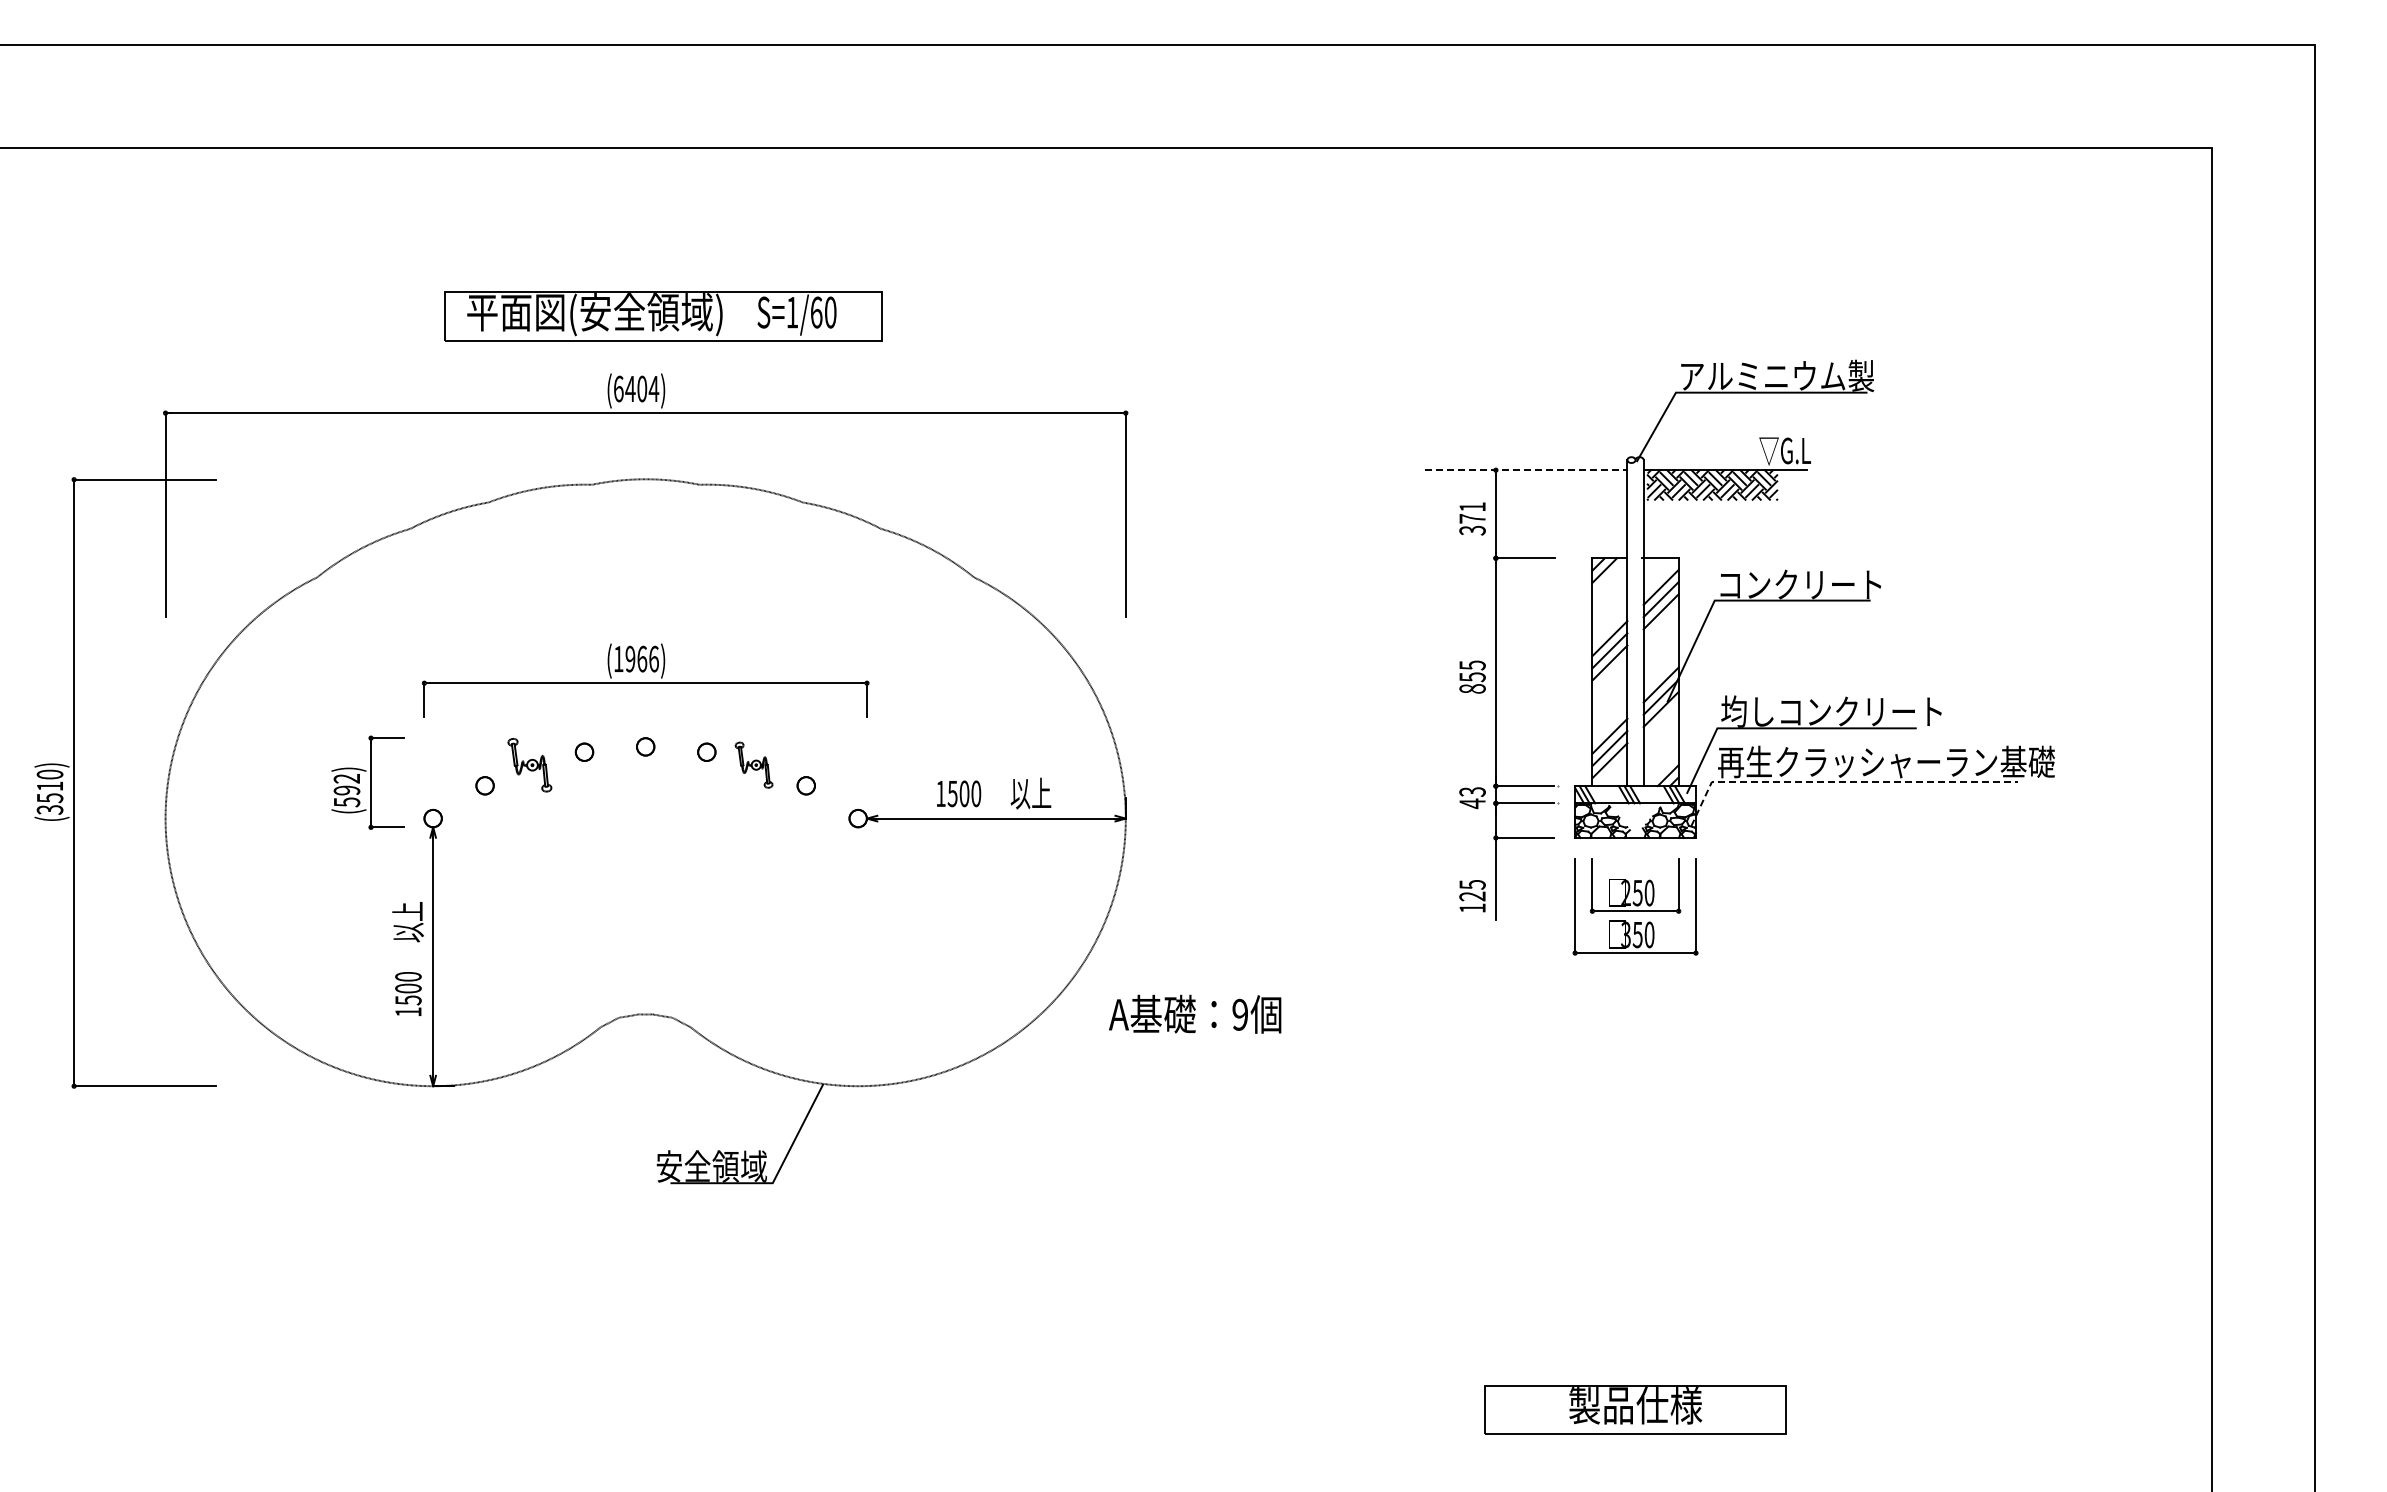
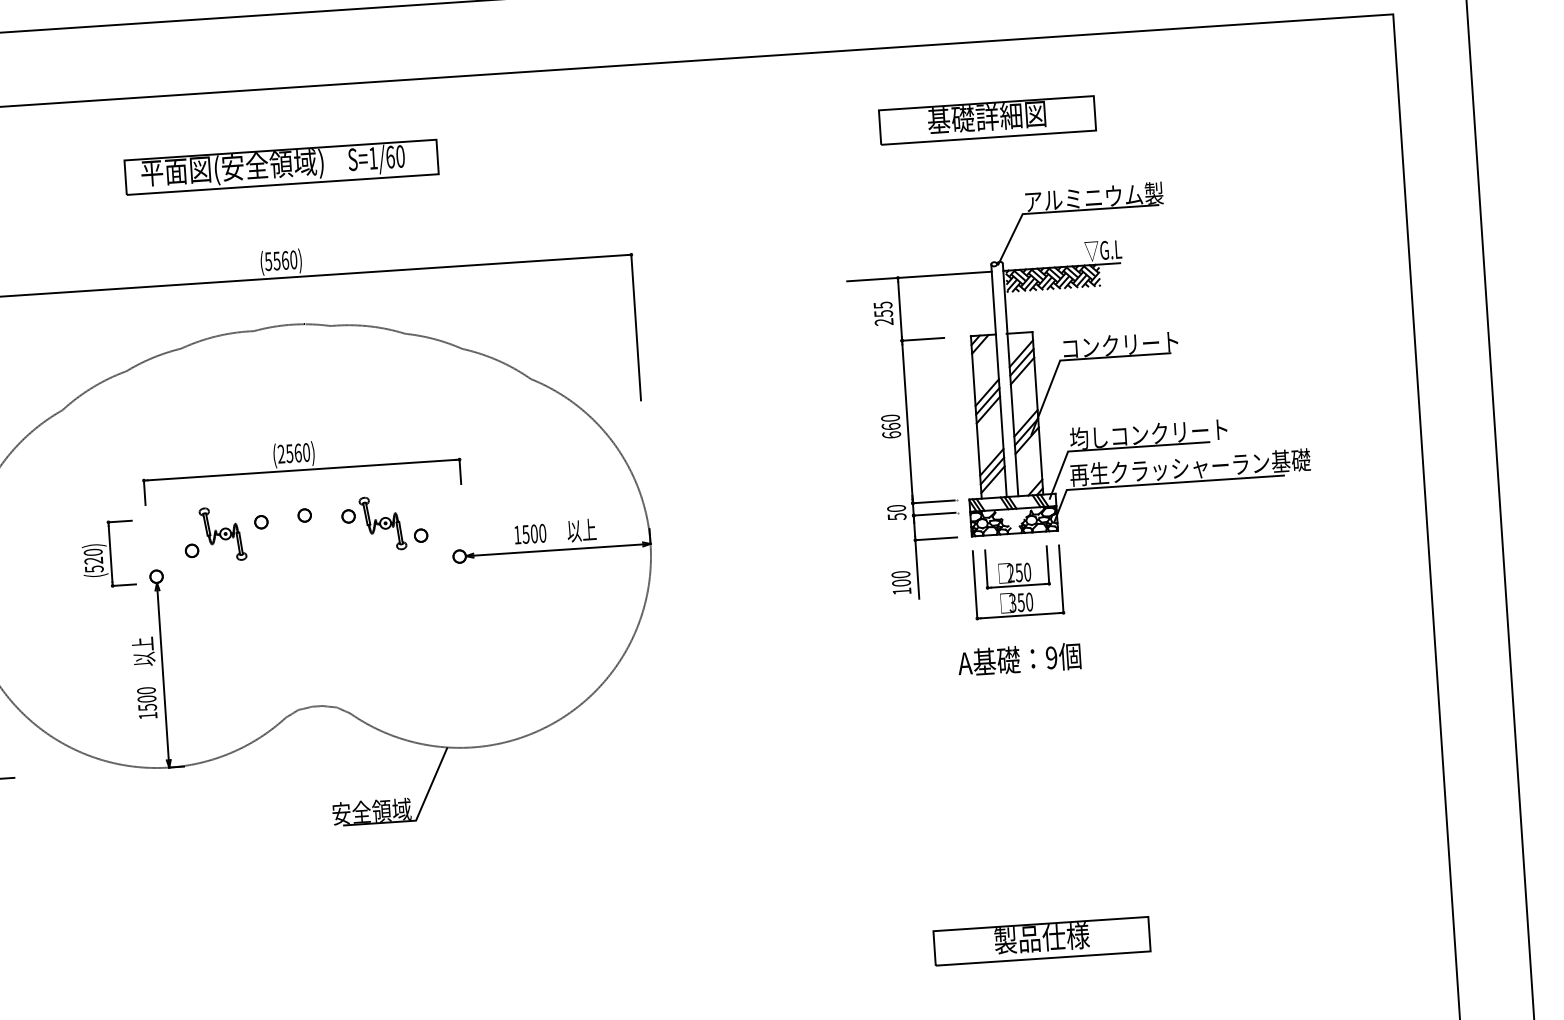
part: (1635, 258) -> (987, 120), added
part: (663, 316) -> (281, 167), moved
text: (636, 388) -> (281, 260), (6404) -> (5560)
line: (1526, 470) -> (919, 276), dashed -> solid
text: (1472, 518) -> (883, 313), 371 -> 255
text: (635, 658) -> (293, 452), (1966) -> (2560)
text: (1472, 676) -> (891, 426), 855 -> 660
part: (529, 764) -> (222, 533), size x1.43
part: (753, 764) -> (382, 522), size x1.67
line: (1839, 781) -> (1157, 483), dashed -> solid
text: (346, 784) -> (93, 556), (592) -> (520)
text: (1472, 798) -> (896, 513), 43 -> 50
text: (1472, 890) -> (901, 578), 125 -> 100
text: (1195, 1013) -> (1019, 659), moved

